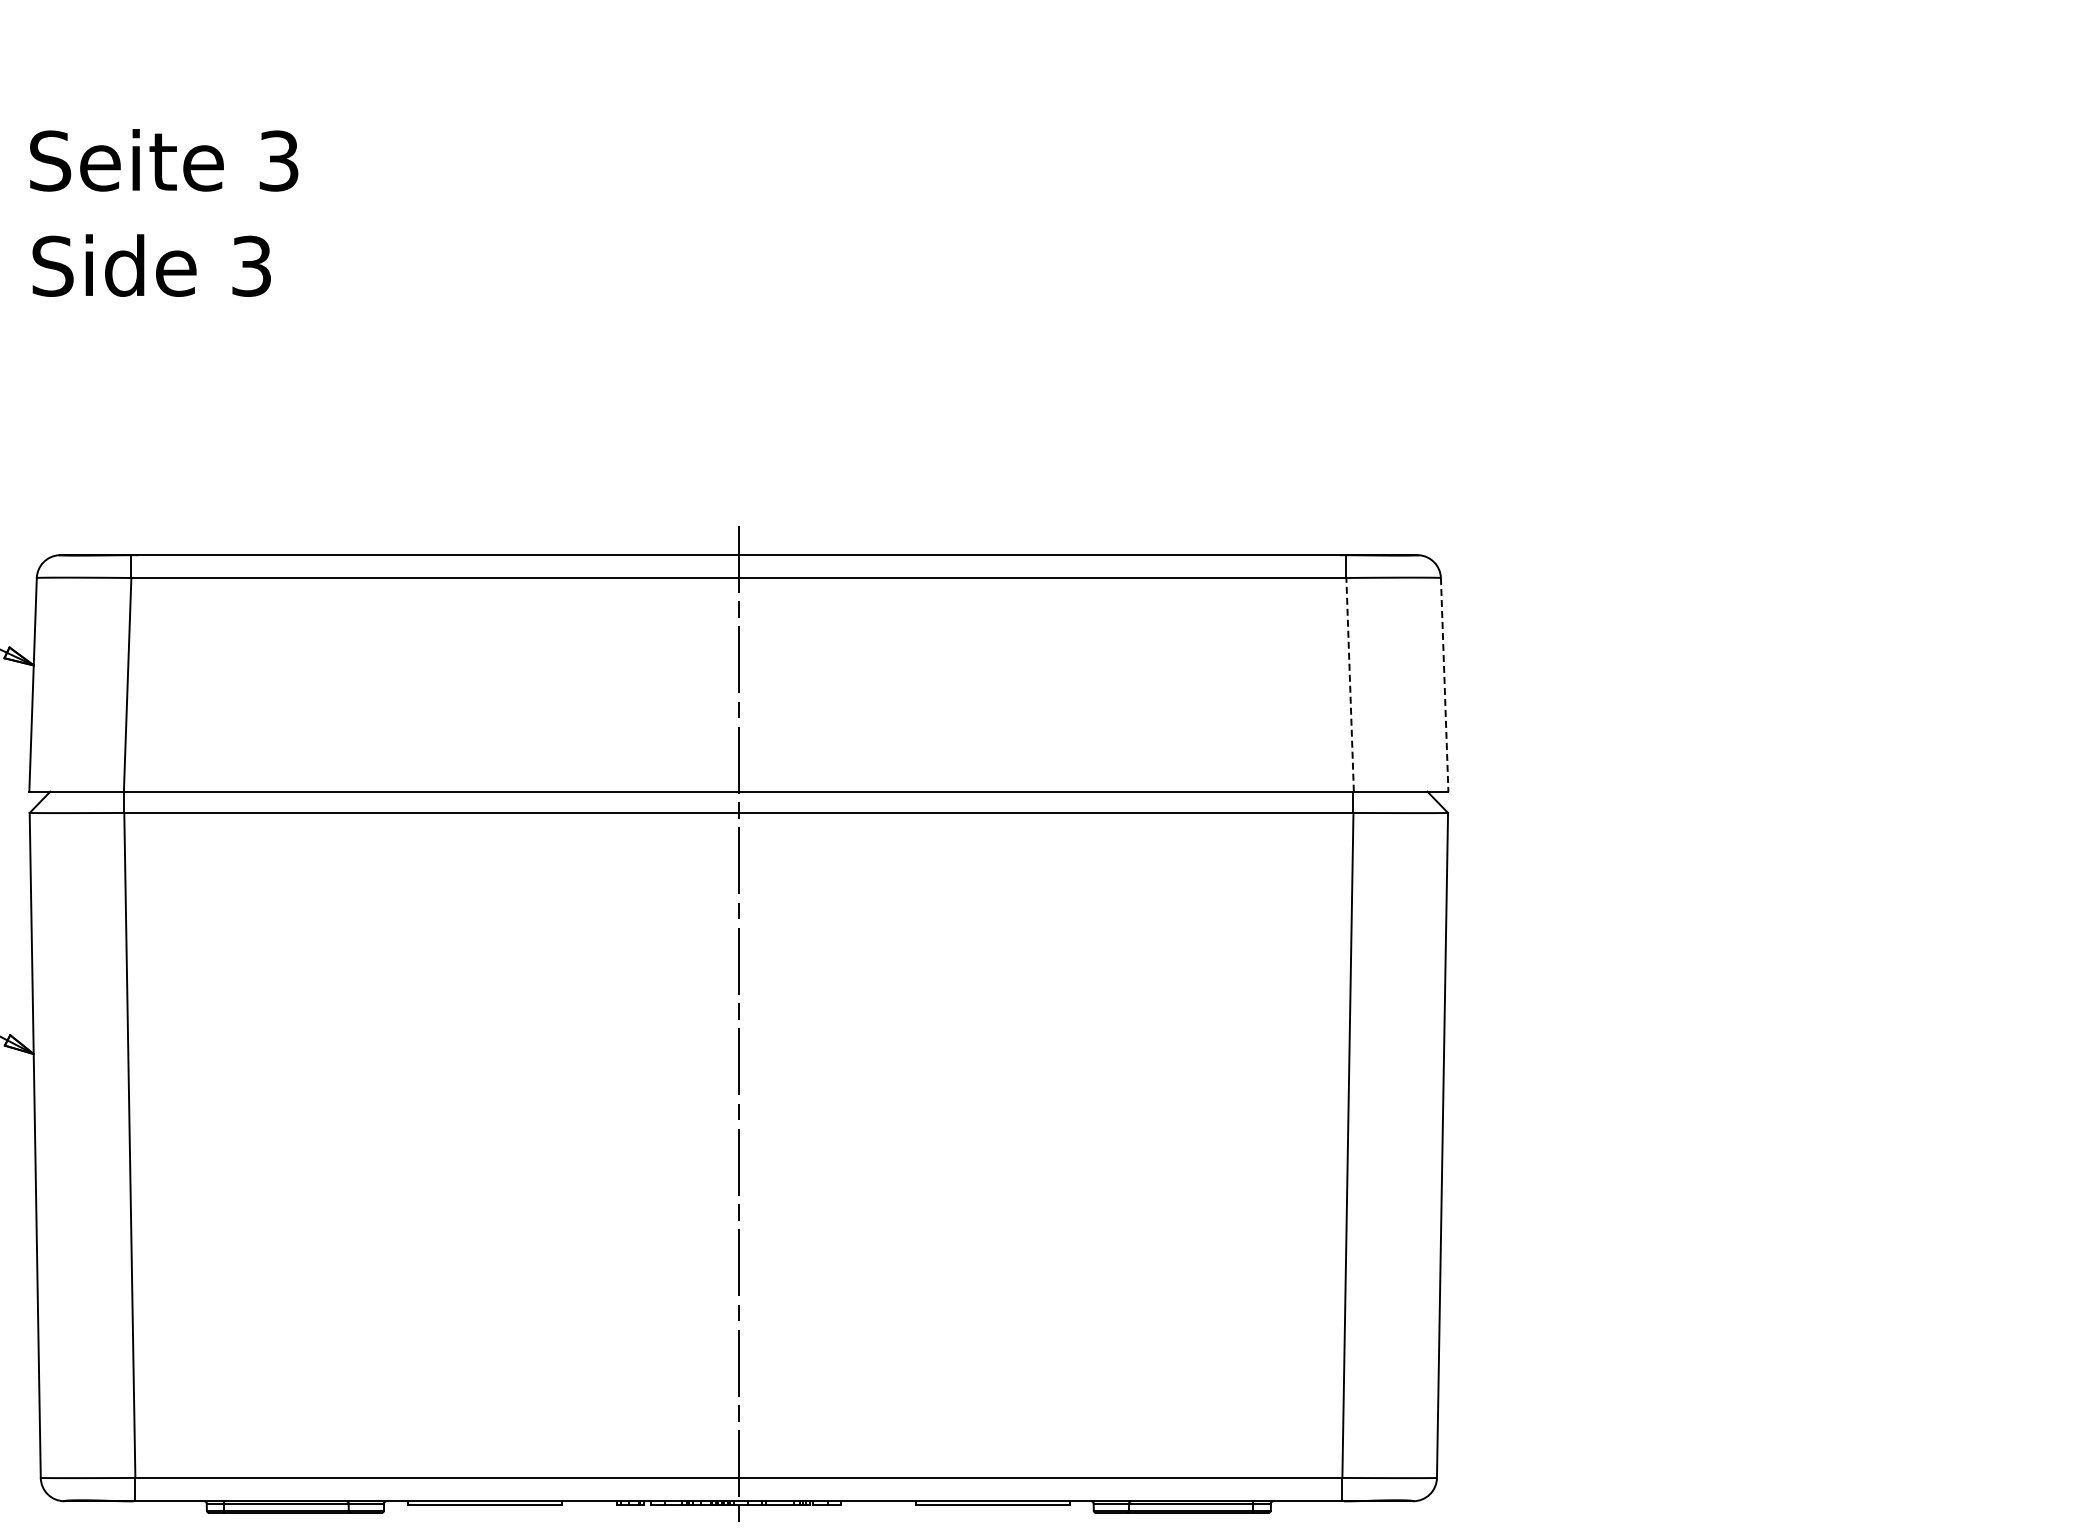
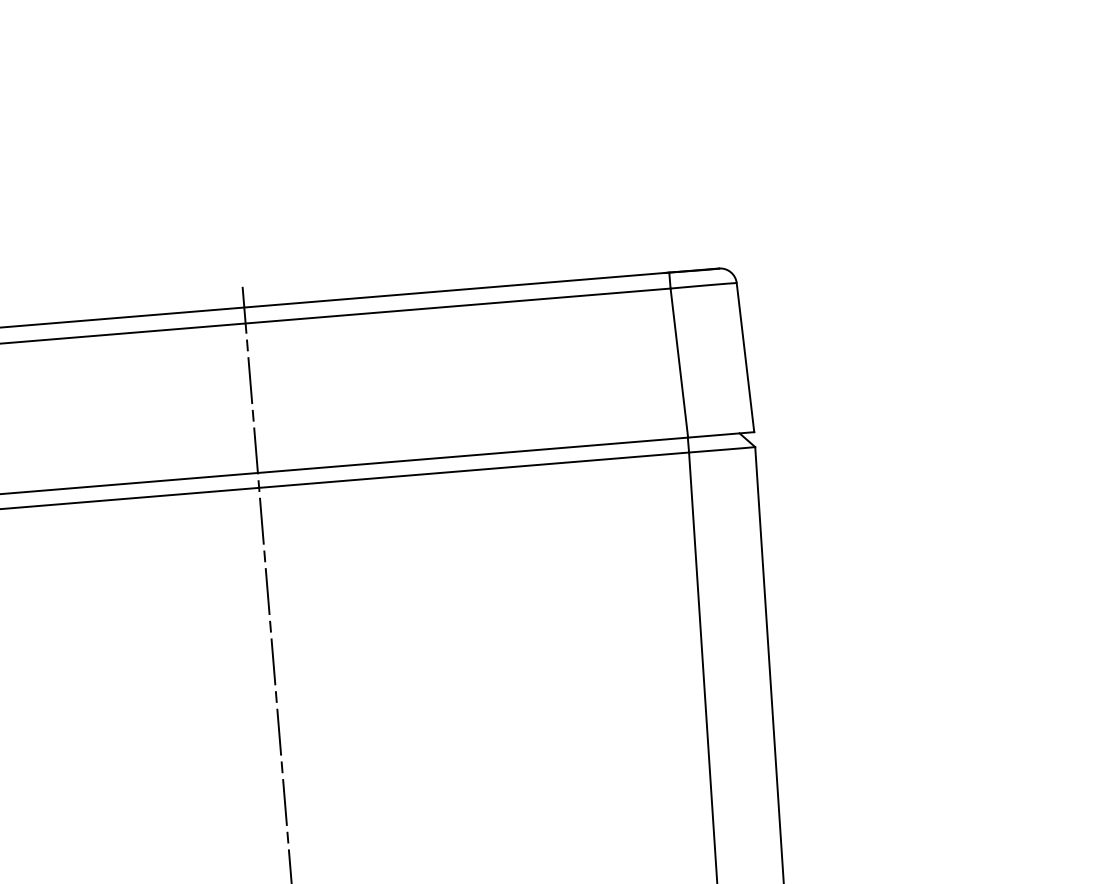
line: (1350, 684) -> (679, 362), dashed -> solid
line: (1444, 684) -> (745, 357), dashed -> solid

